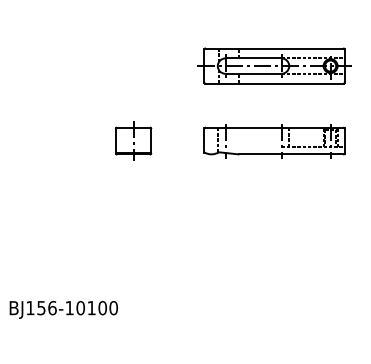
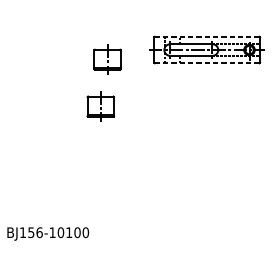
line: (275, 48) -> (207, 36), solid -> dashed
part: (142, 78) -> (107, 59), added
line: (275, 83) -> (207, 63), solid -> dashed
part: (274, 141) -> (207, 106), removed

